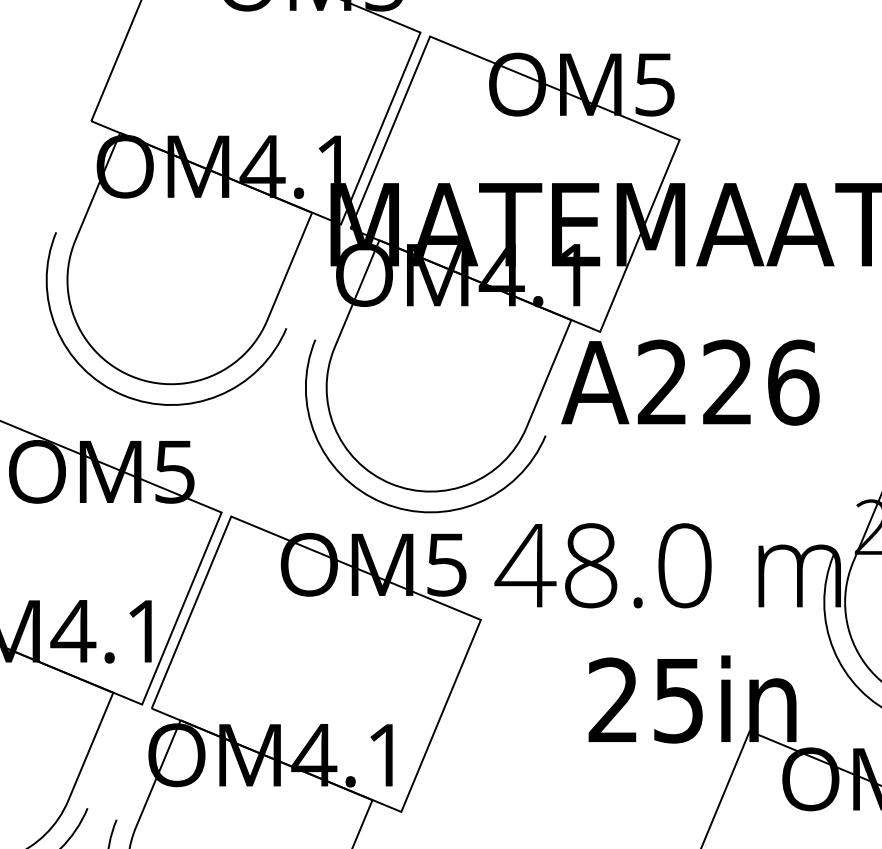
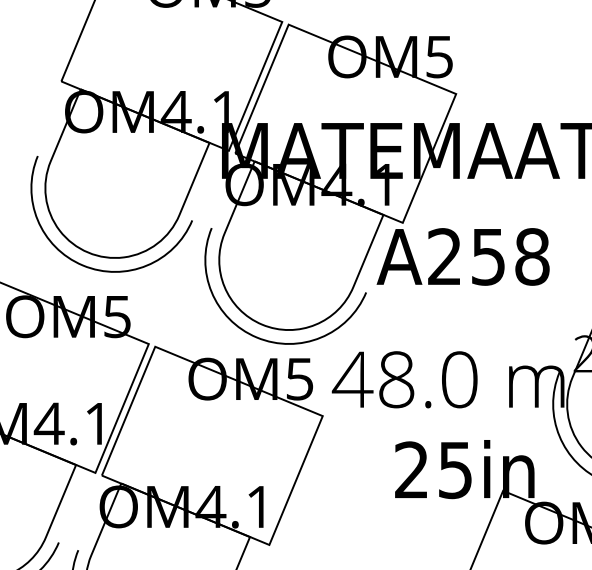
text: (760, 382) -> (510, 256), A226 -> A258

